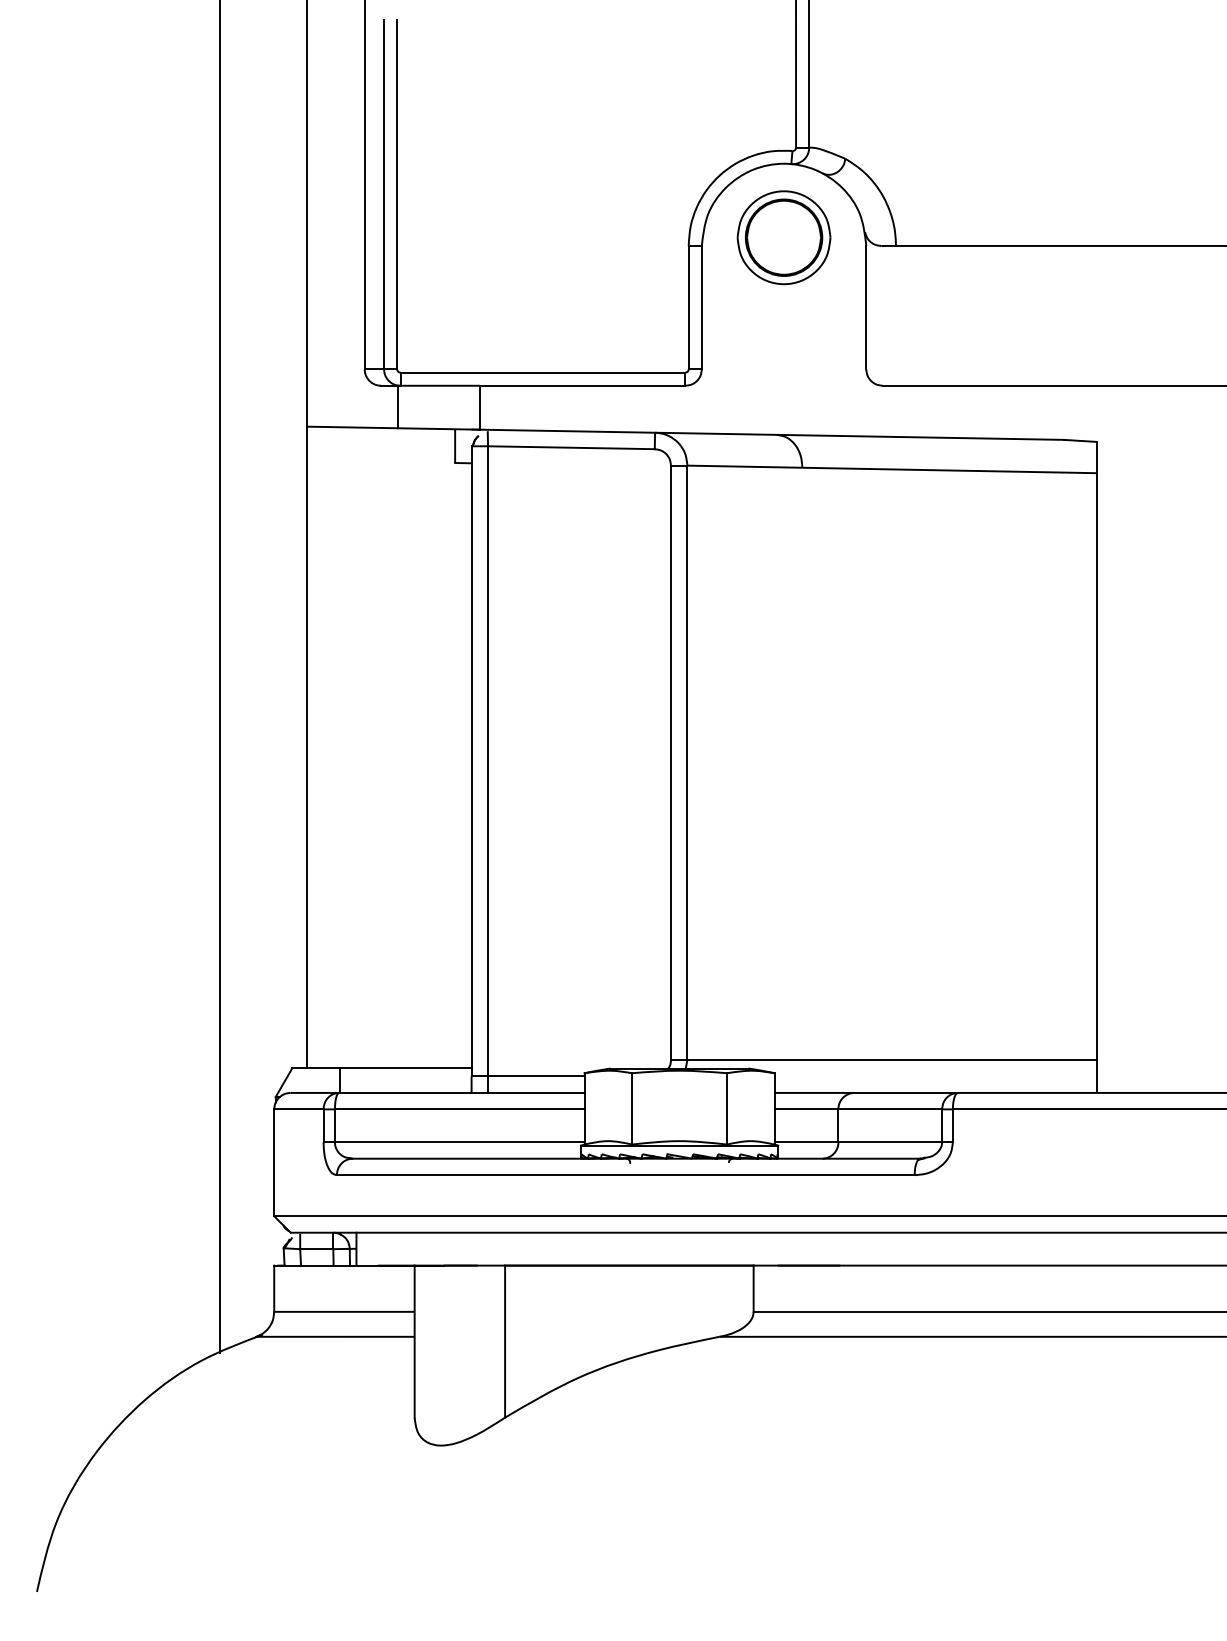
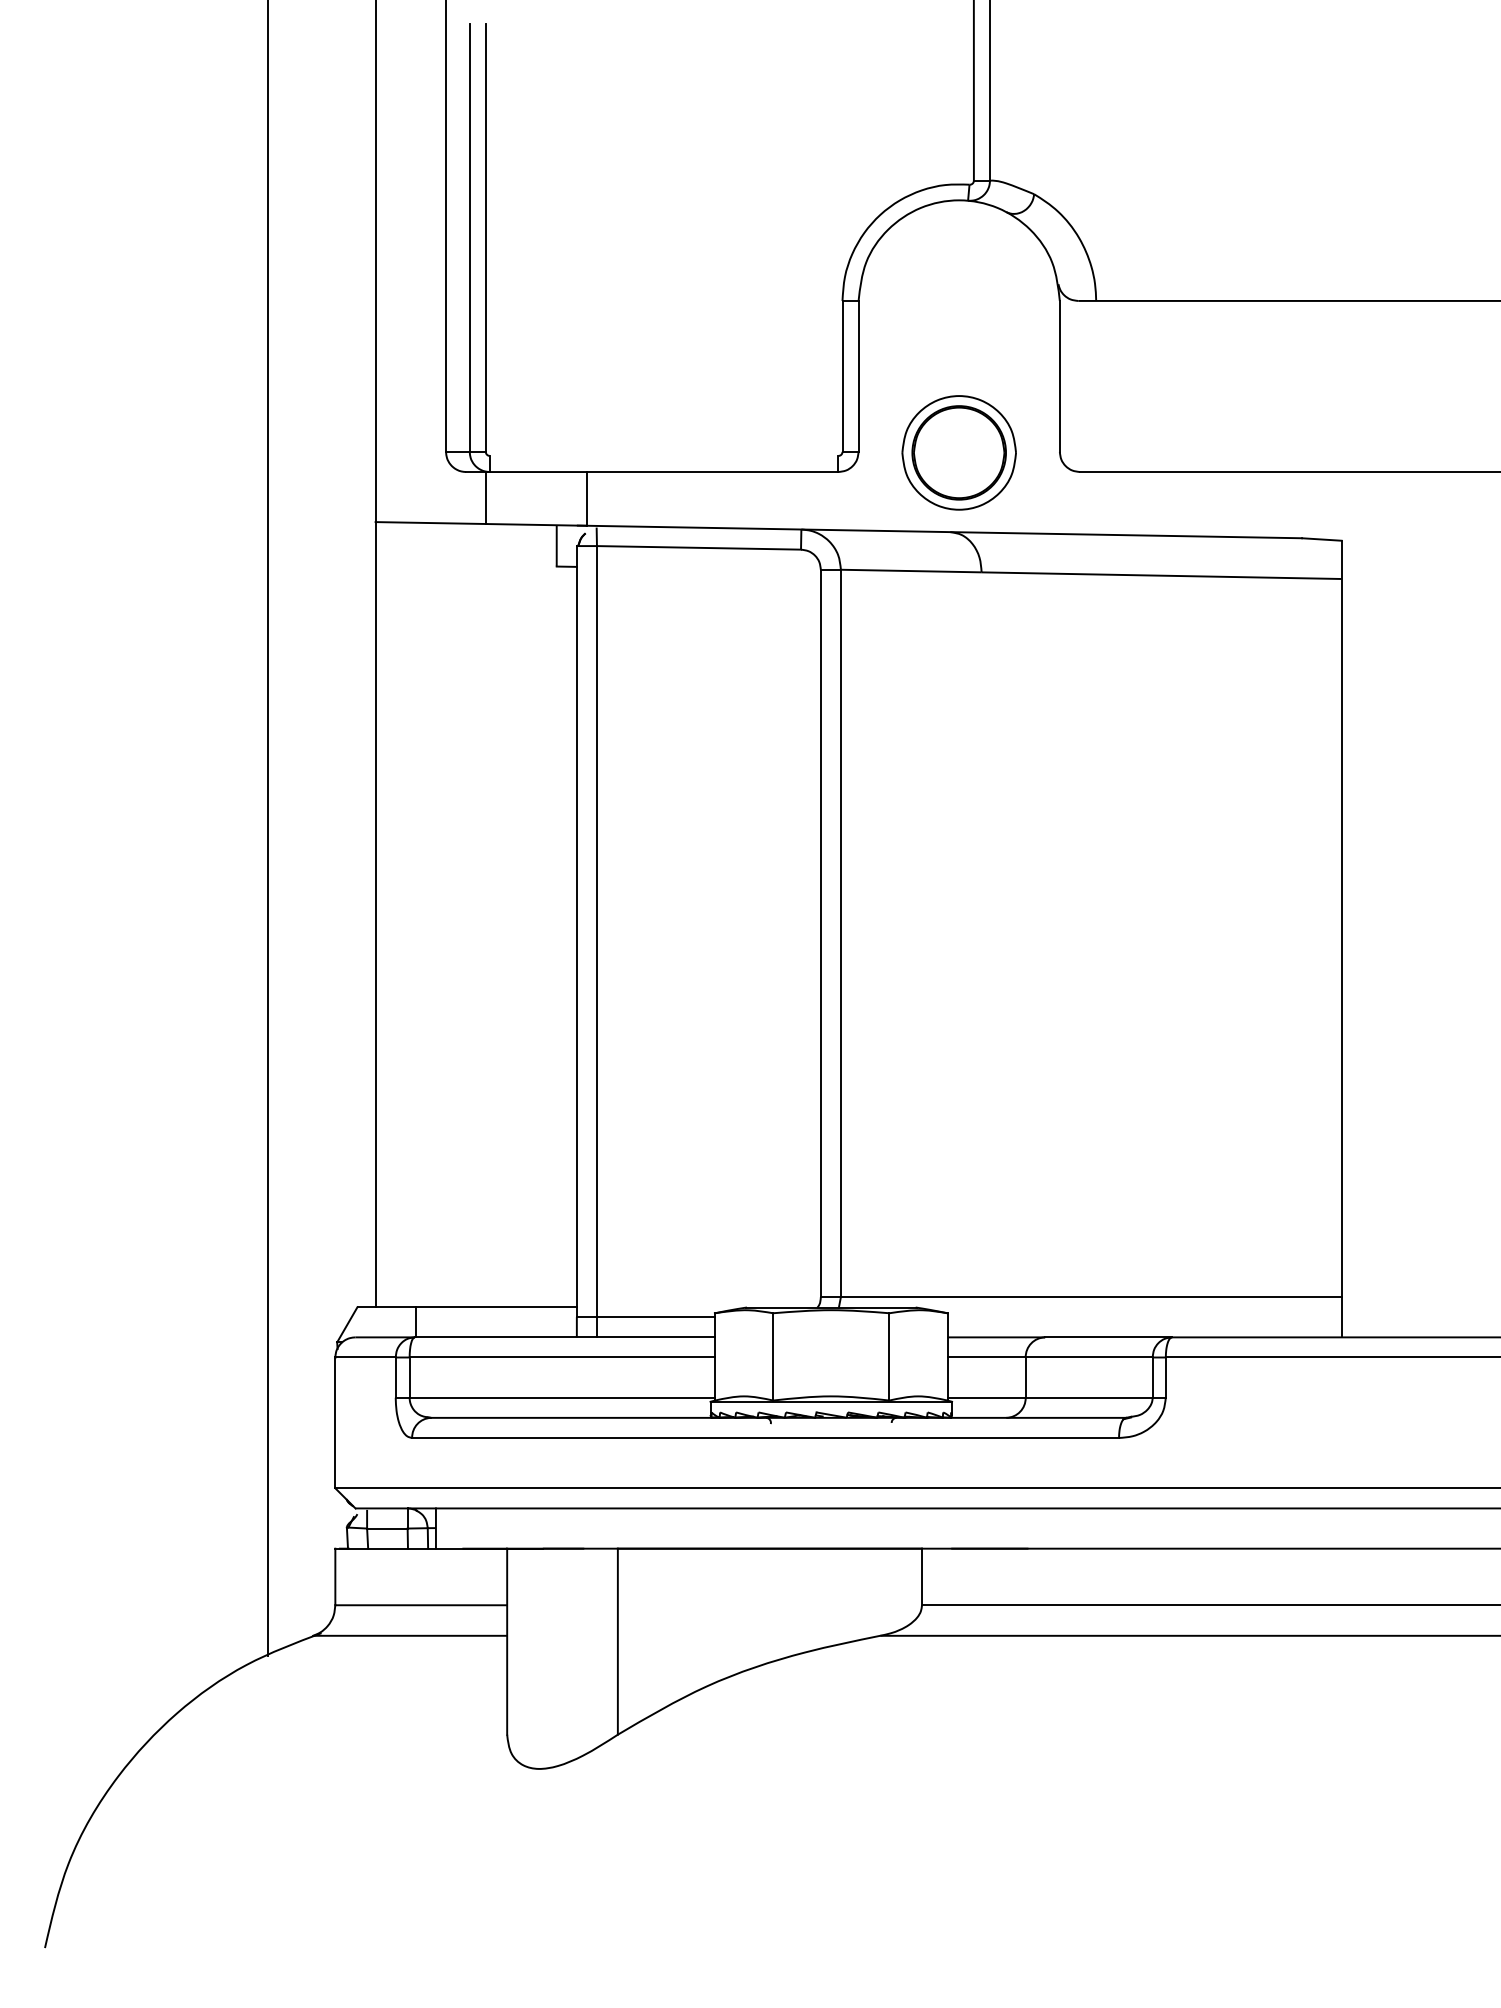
part: (783, 237) -> (958, 452), moved
line: (542, 372) -> (663, 455), removed

